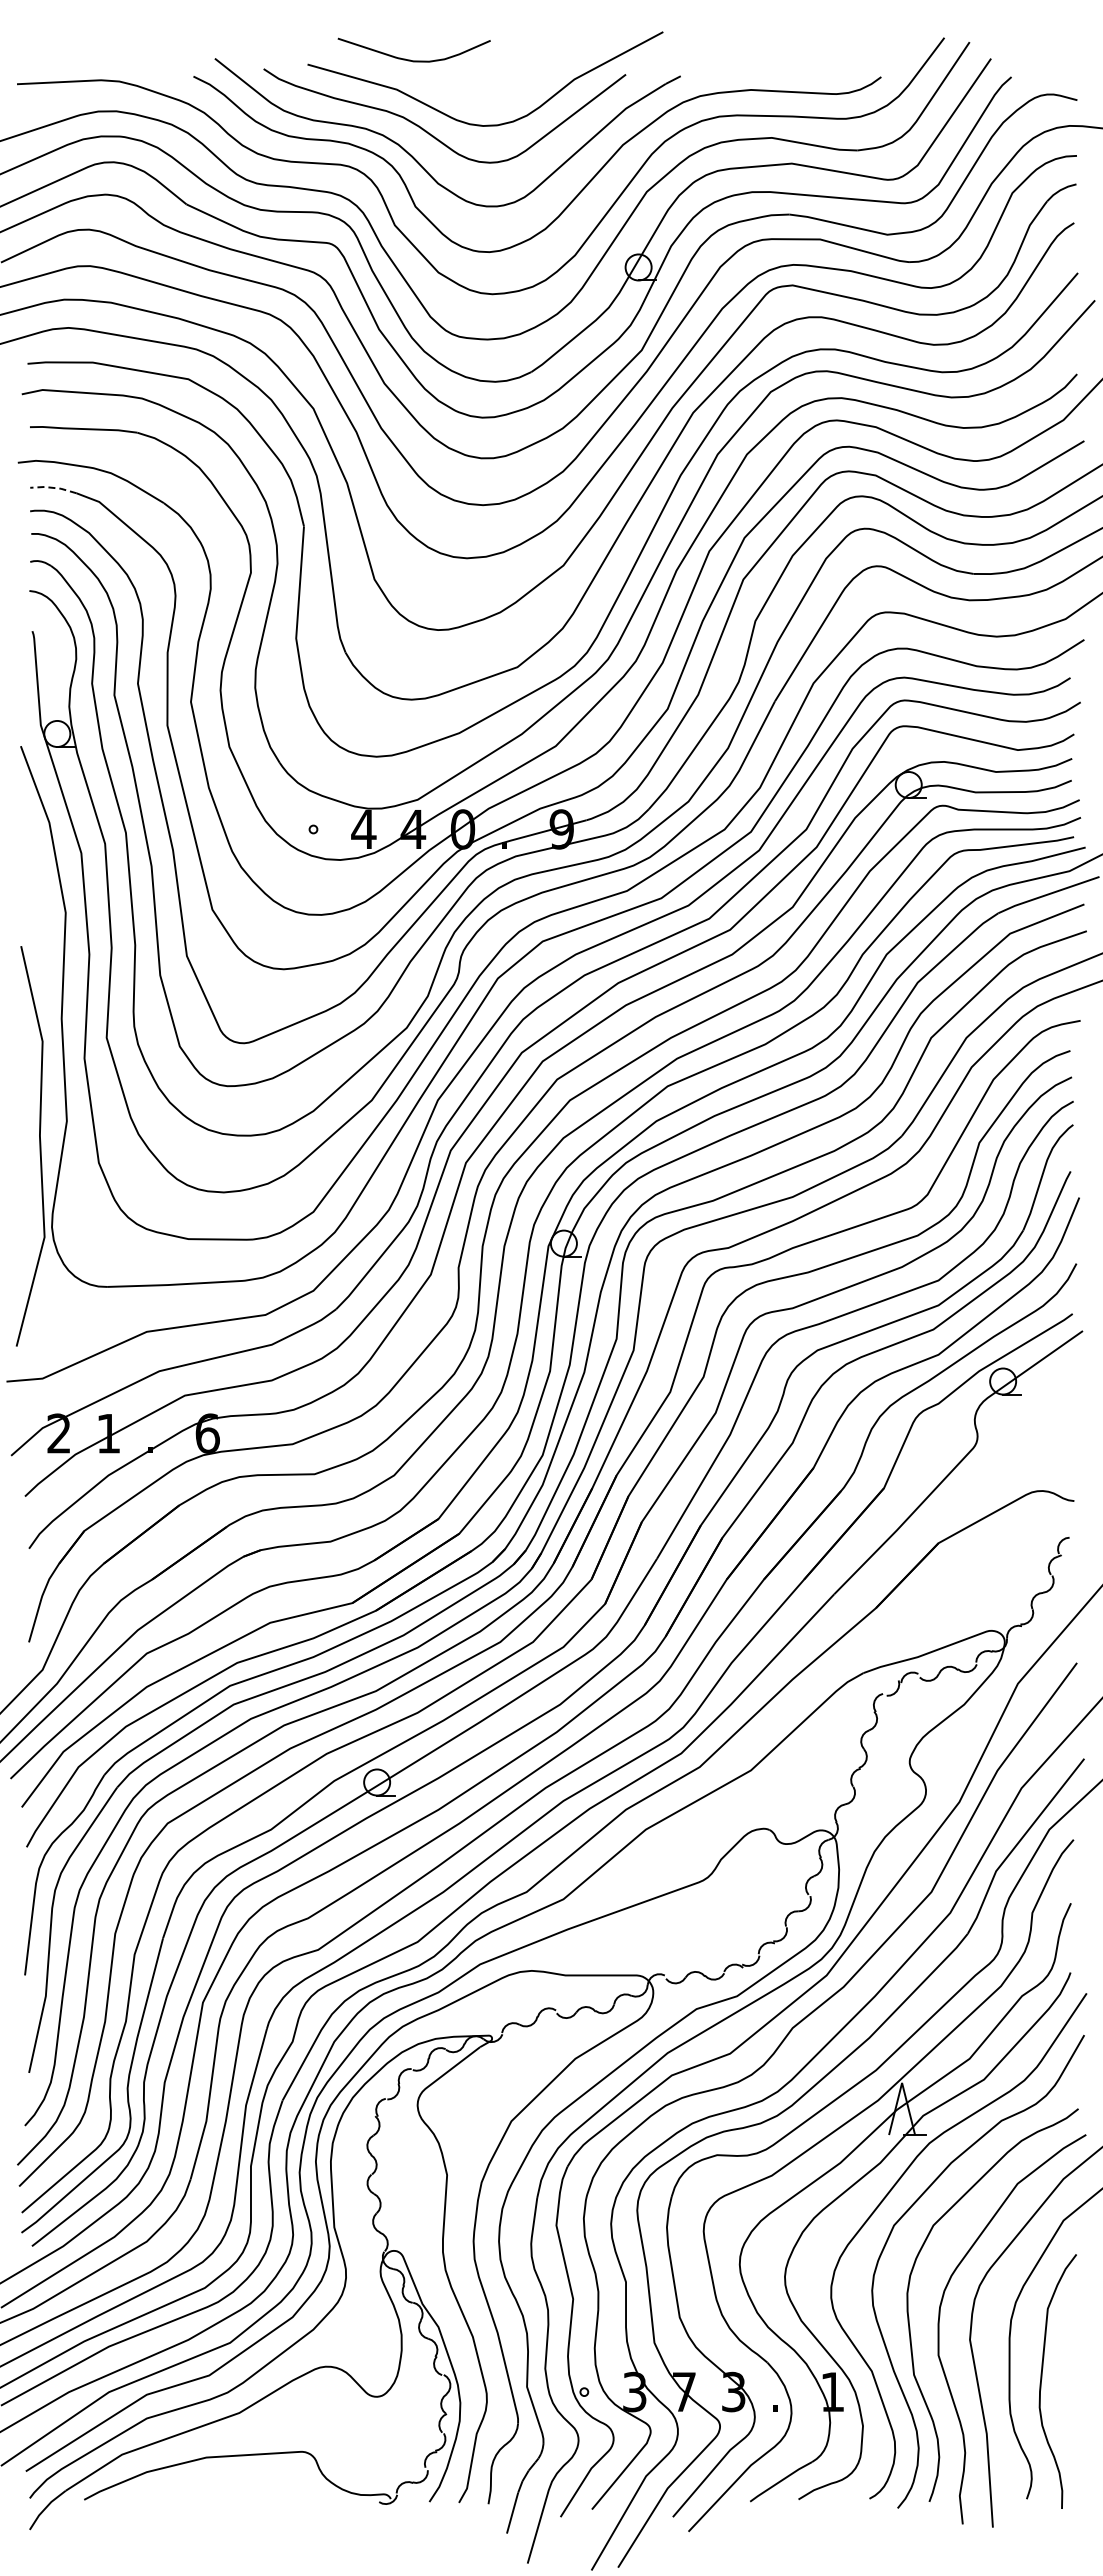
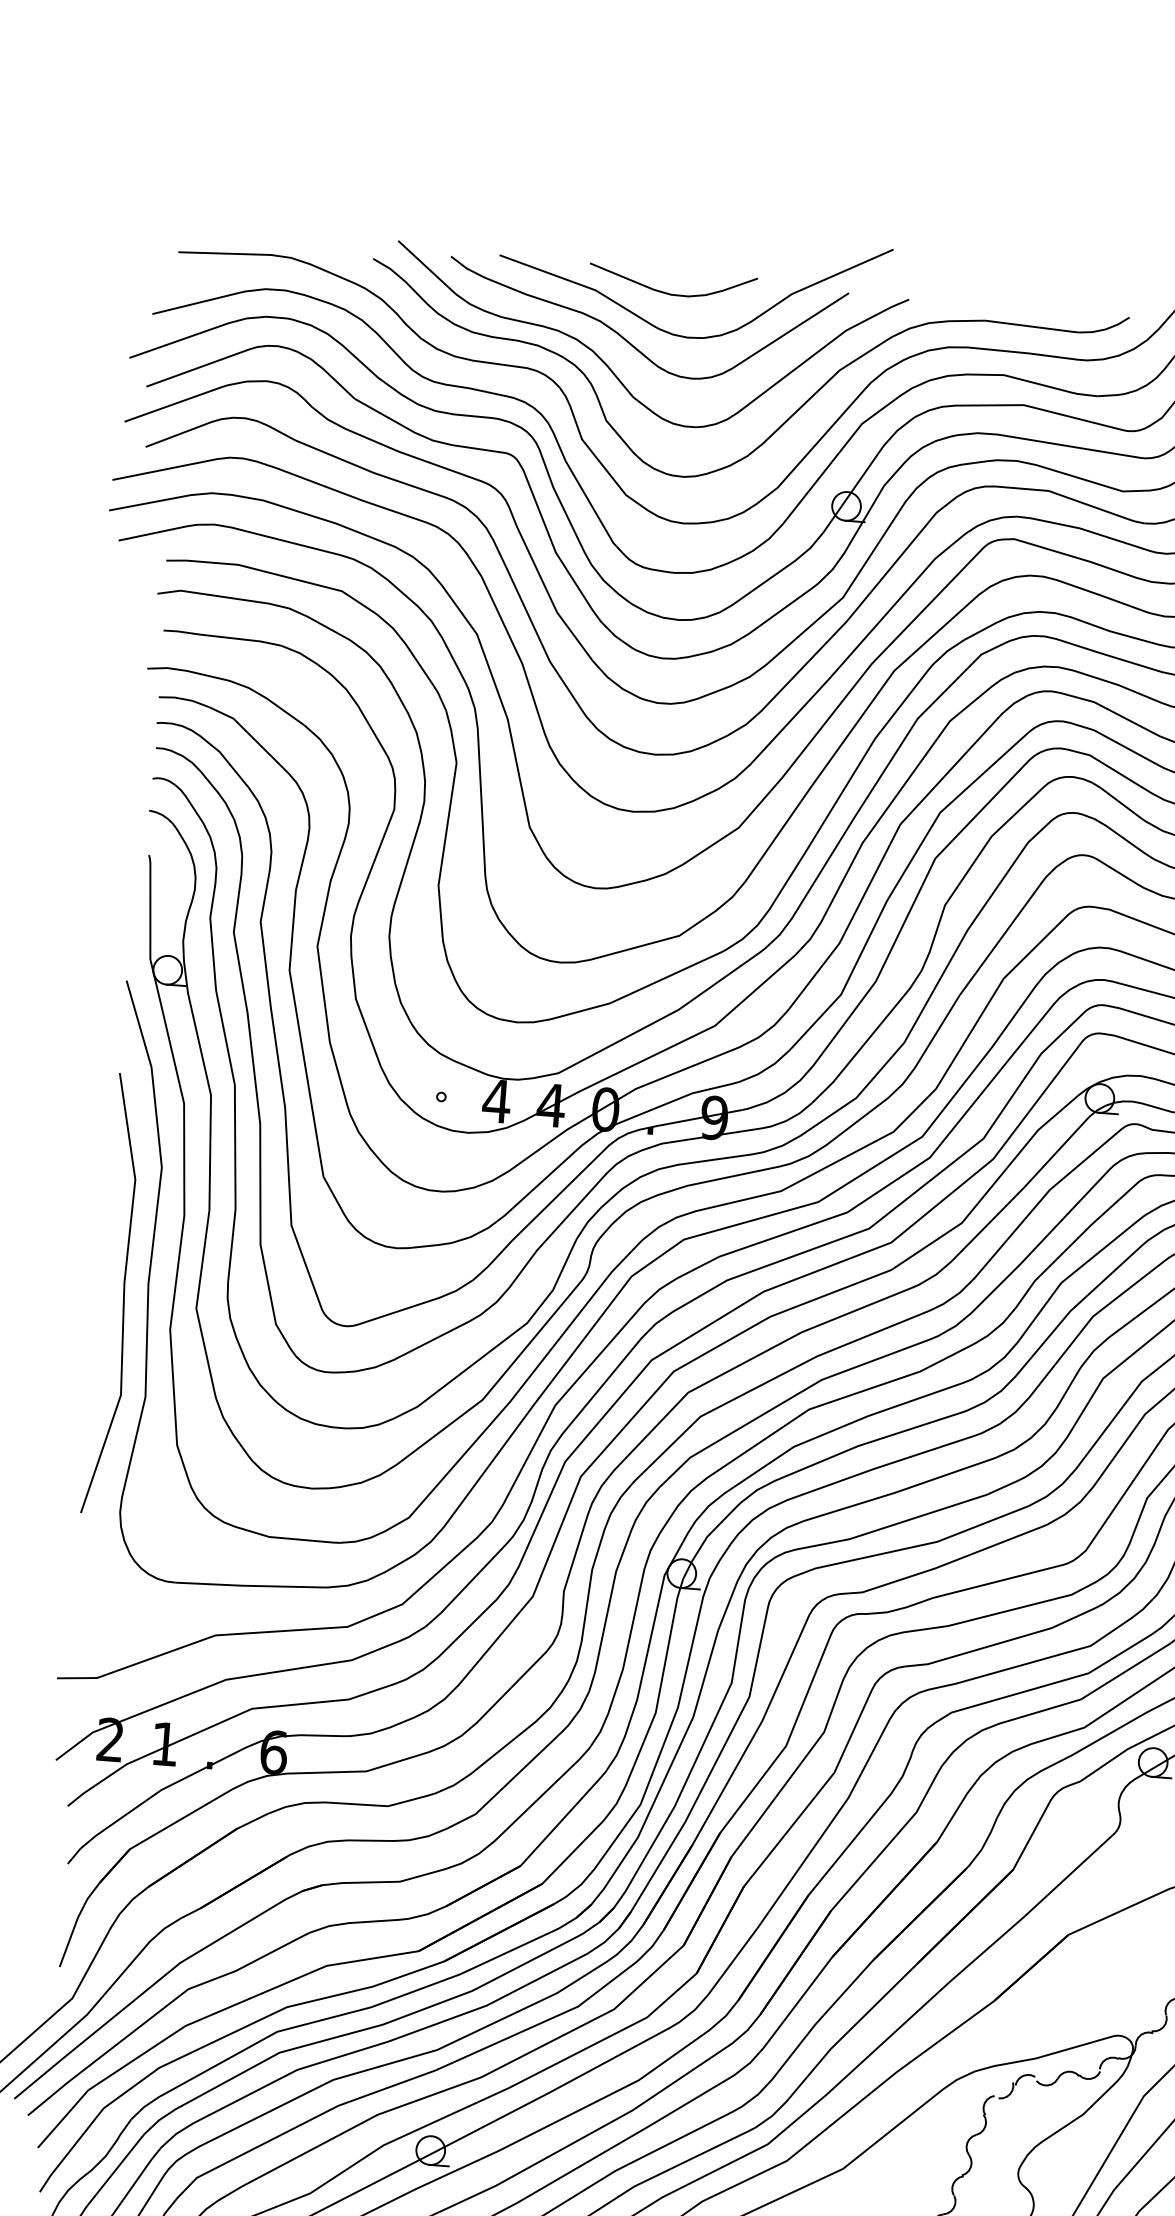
curve: (410, 59) -> (668, 292), moved
line: (53, 487) -> (184, 698), dashed -> solid
line: (39, 1146) -> (123, 1294), moved

